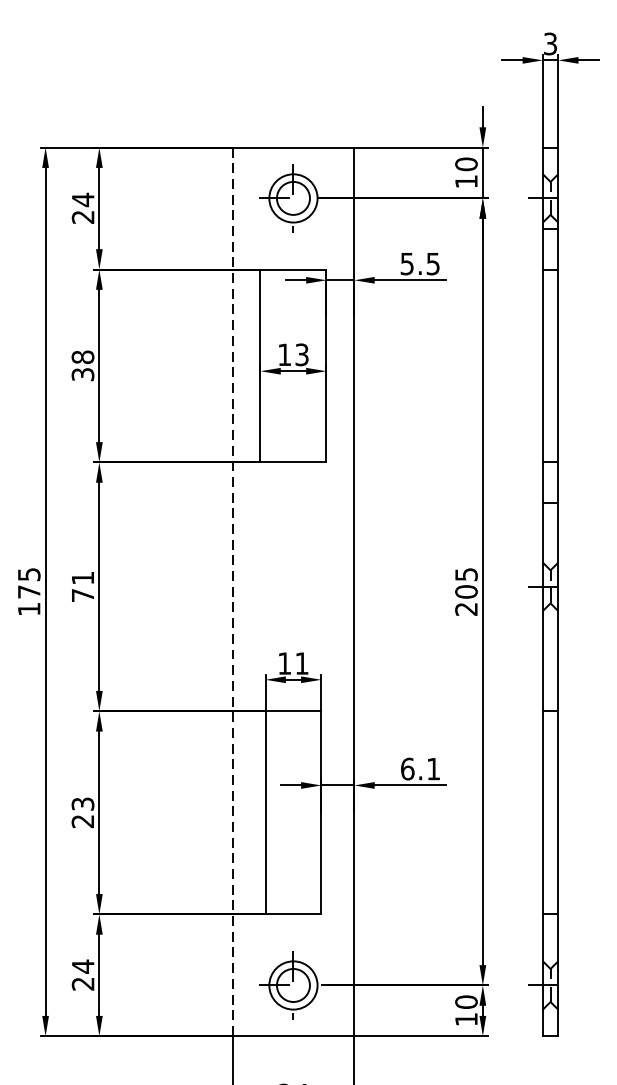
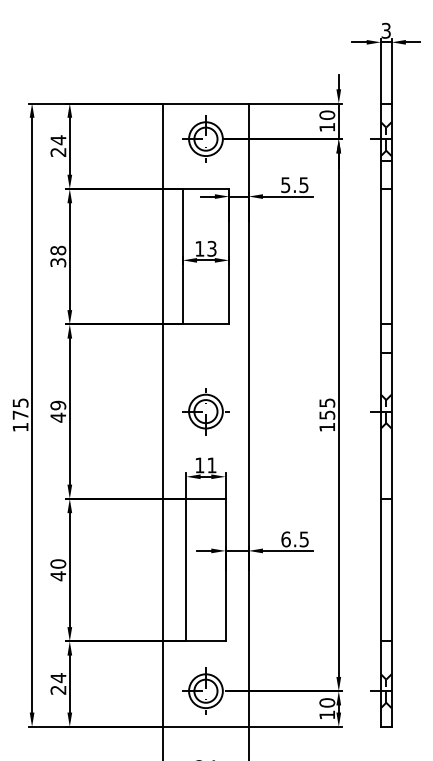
text: (83, 586) -> (58, 411), 71 -> 49
part: (292, 586) -> (205, 411), added
line: (232, 592) -> (163, 415), dashed -> solid
text: (466, 599) -> (327, 420), 205 -> 155
text: (432, 769) -> (303, 539), 6.1 -> 6.5
text: (83, 813) -> (58, 570), 23 -> 40

